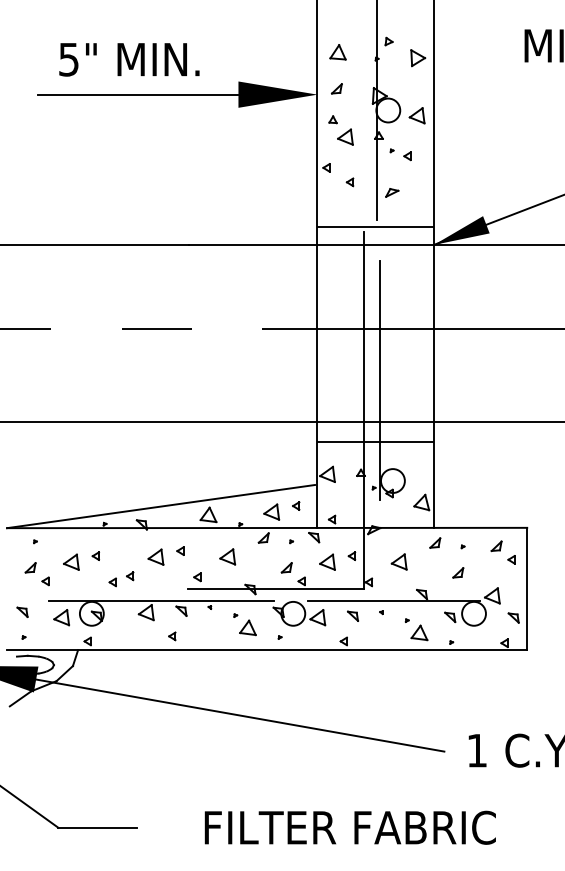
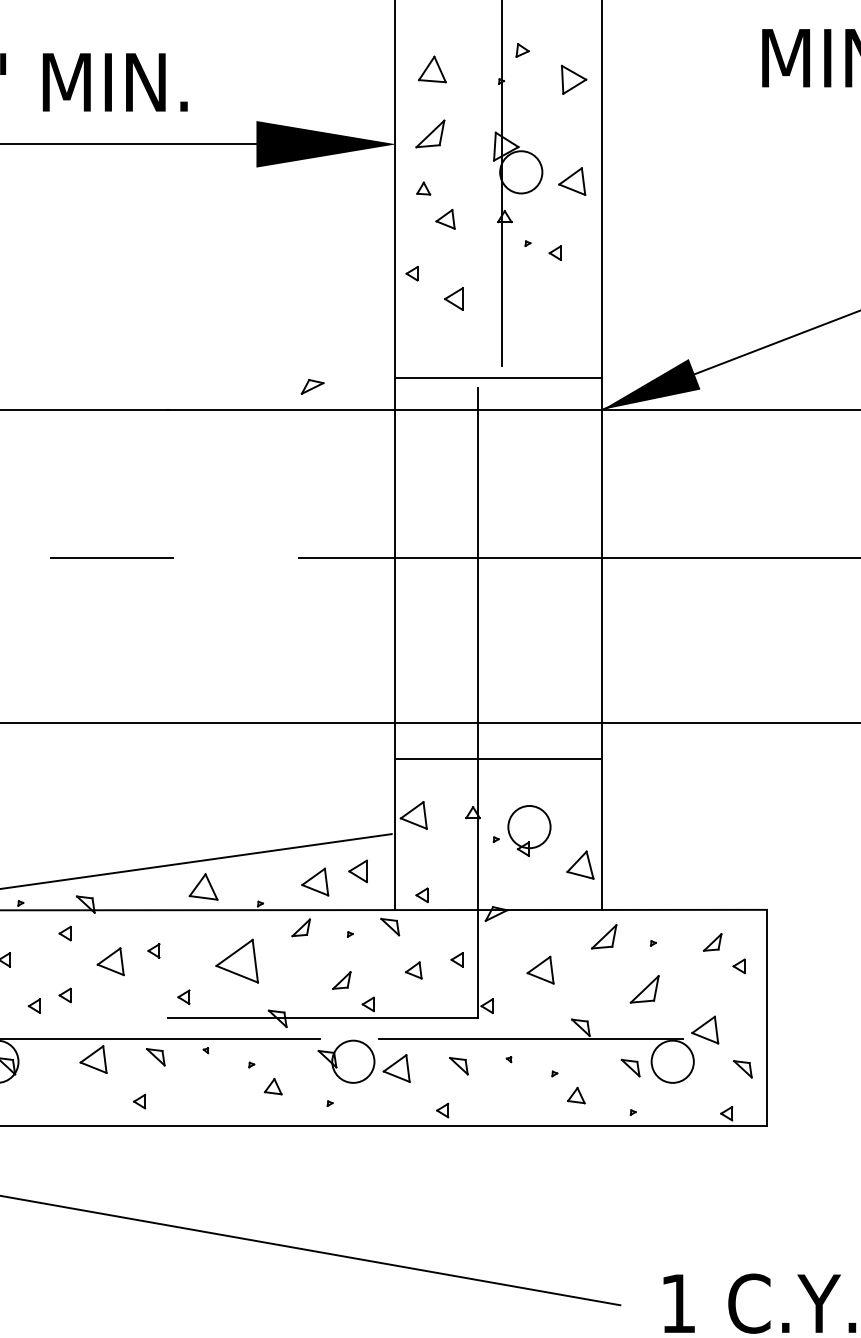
part: (336, 88) -> (429, 133), size x1.6
part: (345, 136) -> (445, 218), size x0.7
part: (349, 182) -> (452, 299), size x1.6
part: (392, 192) -> (313, 386), moved
line: (380, 379) -> (507, 647), removed
part: (296, 505) -> (359, 870), size x1.6
part: (130, 541) -> (65, 933), added
part: (435, 542) -> (604, 935), size x1.4
part: (227, 556) -> (237, 960), size x1.6
part: (327, 561) -> (413, 969), size x0.6
part: (458, 572) -> (645, 988), size x1.6
part: (247, 627) -> (272, 1085), size x0.6
part: (419, 632) -> (576, 1094), size x0.6

